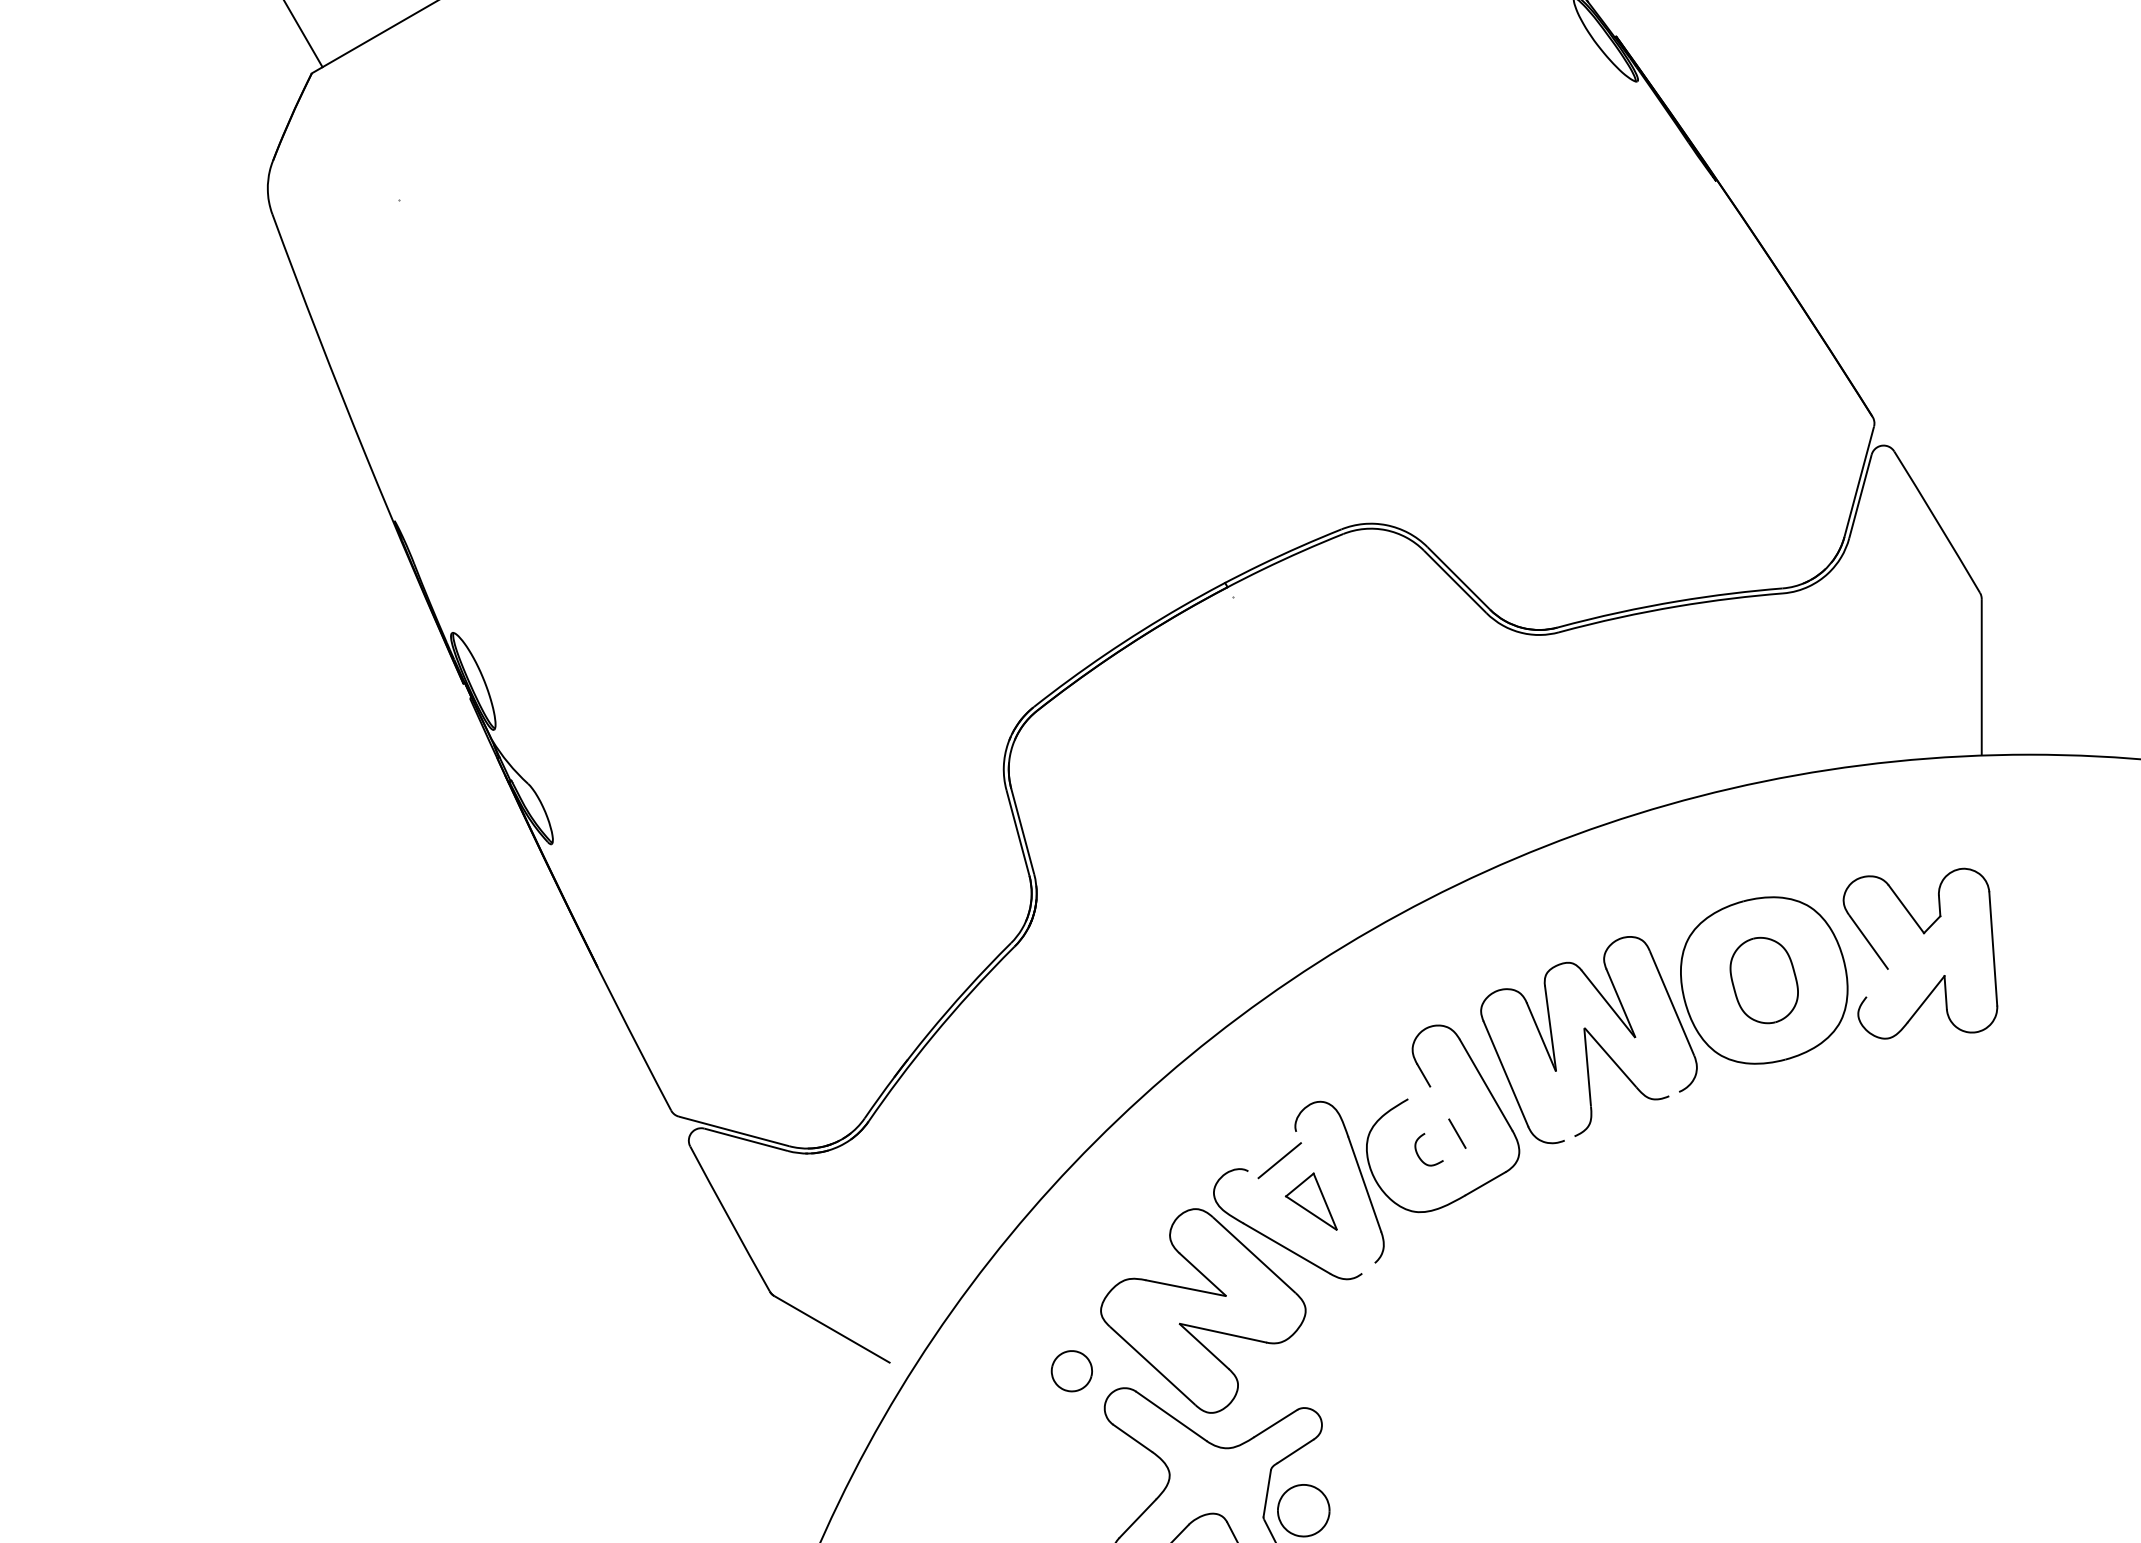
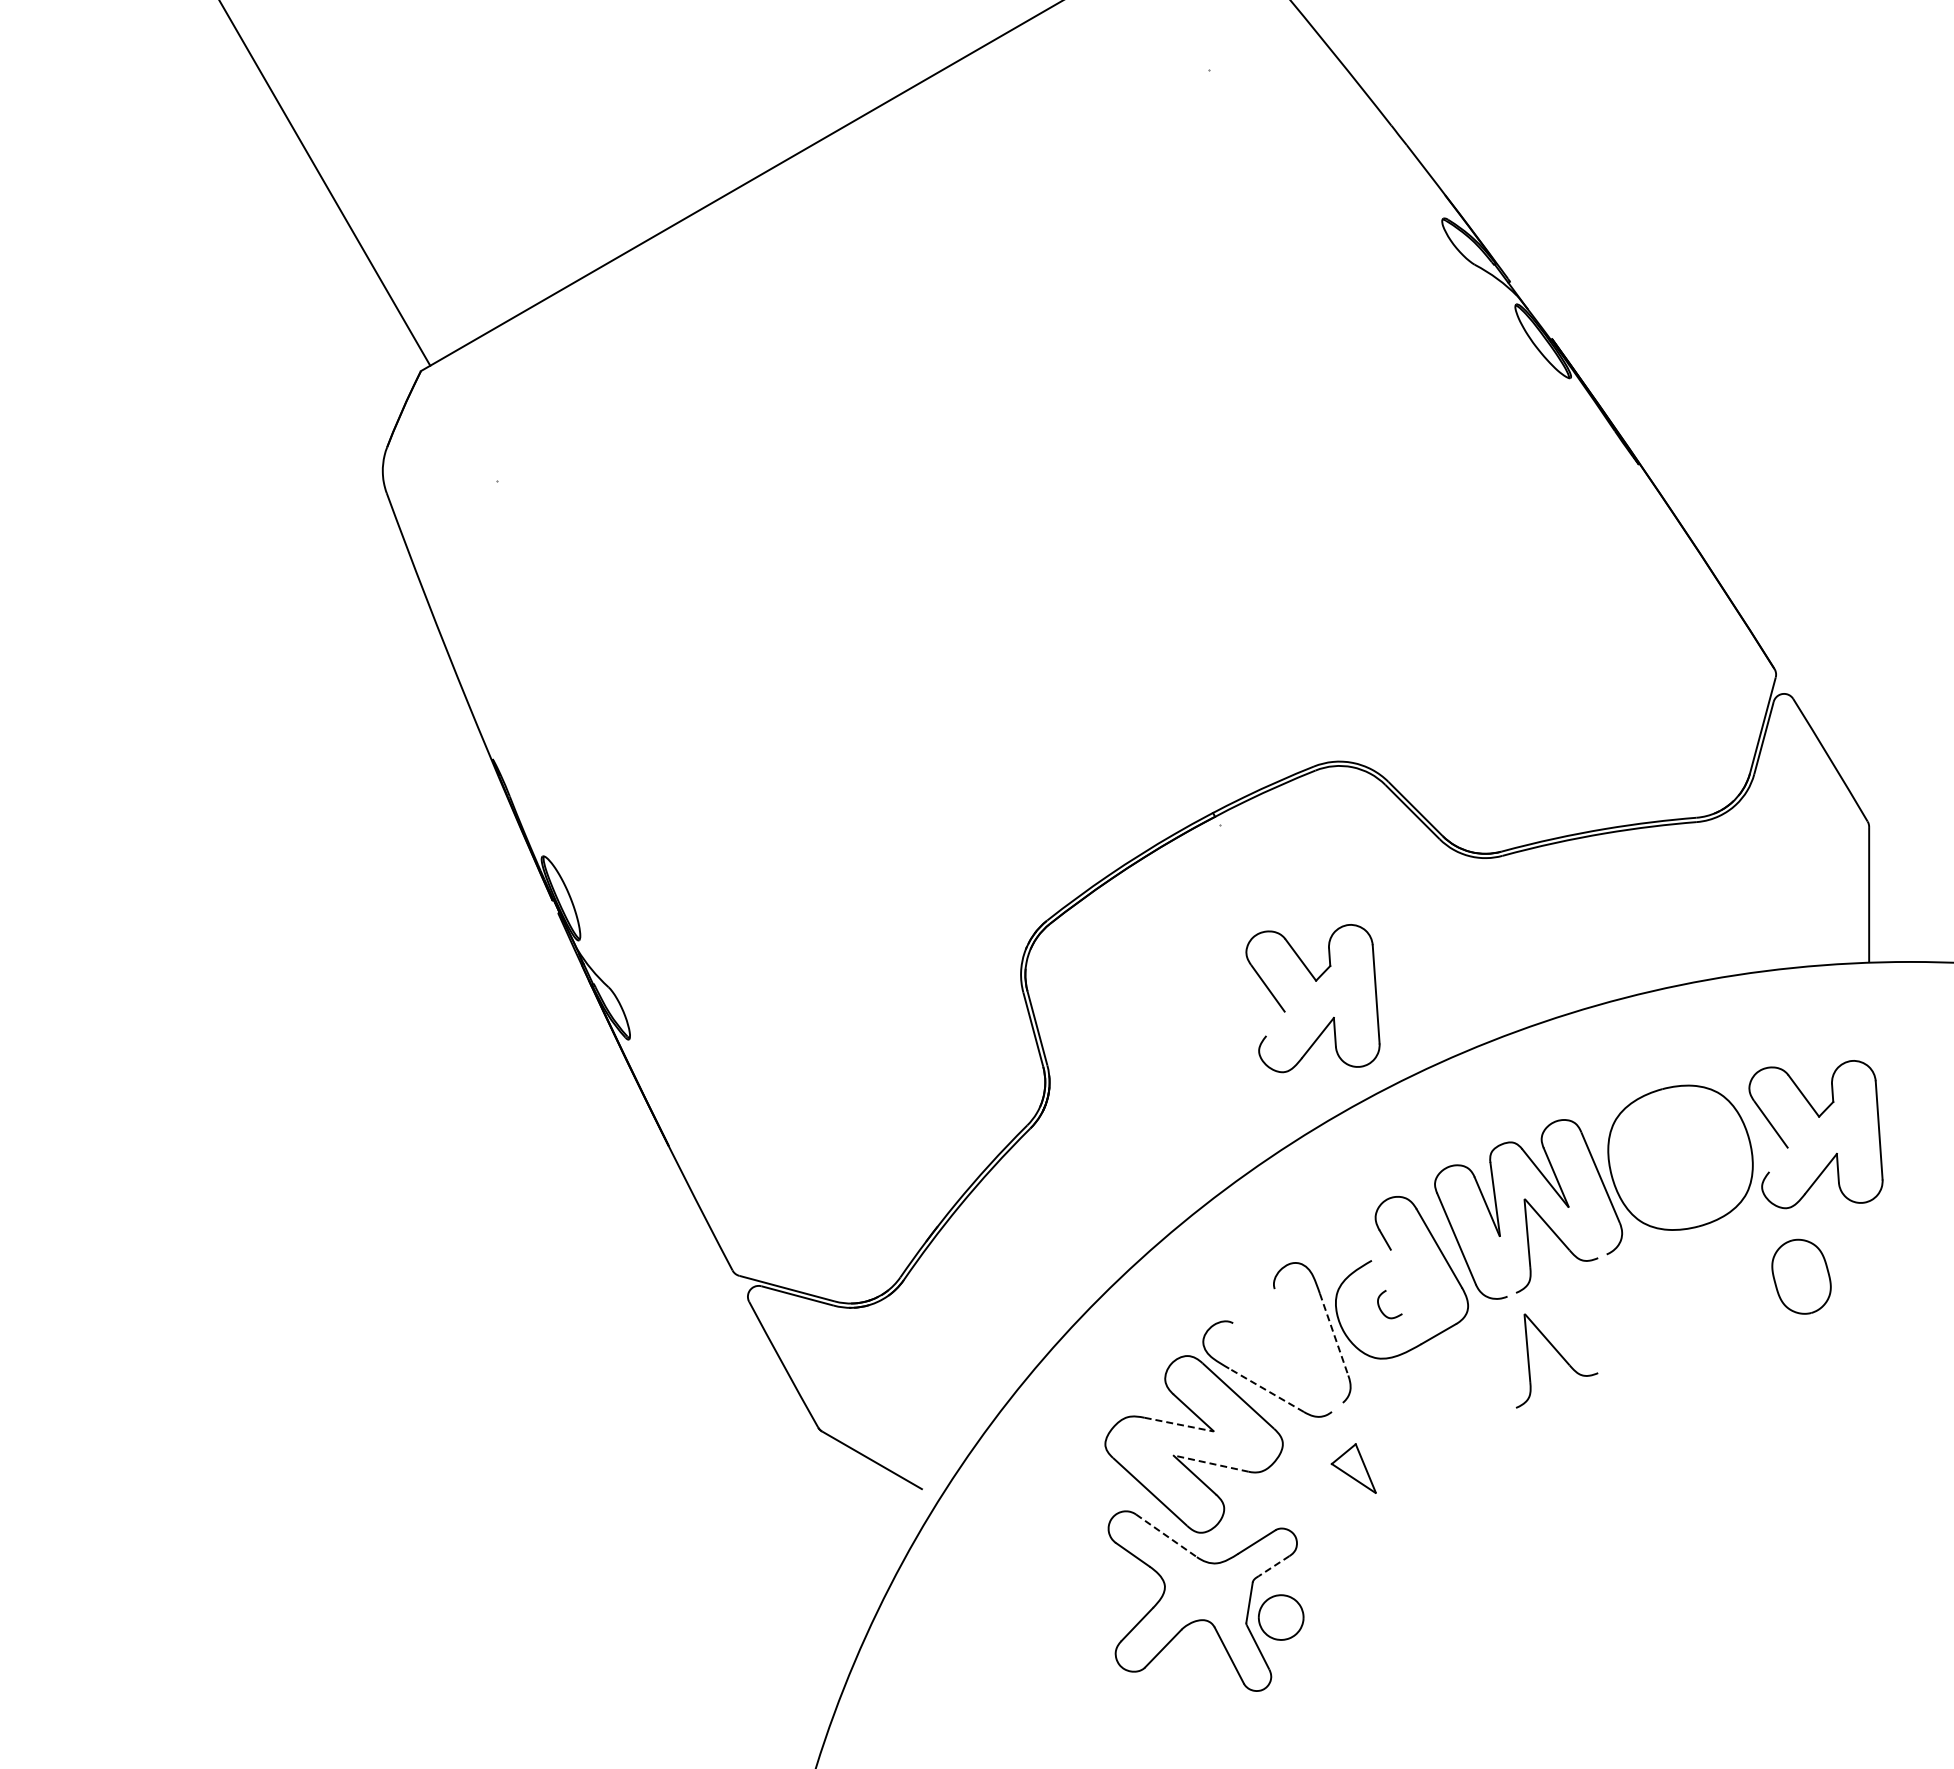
part: (1343, 777) -> (1315, 981), added
part: (1764, 980) -> (1801, 1276), moved
line: (1457, 1133) -> (1414, 1290), removed
line: (1279, 1160) -> (1260, 1313), removed
line: (1365, 1185) -> (1334, 1335), solid -> dashed
part: (1311, 1201) -> (1353, 1468), moved
part: (1621, 1214) -> (1556, 1360), added
line: (1286, 1248) -> (1266, 1390), solid -> dashed
line: (1185, 1288) -> (1178, 1424), solid -> dashed
line: (1222, 1333) -> (1210, 1463), solid -> dashed
part: (1071, 1371) -> (1079, 1496), removed
line: (1171, 1417) -> (1166, 1536), solid -> dashed
line: (1294, 1451) -> (1273, 1566), solid -> dashed

